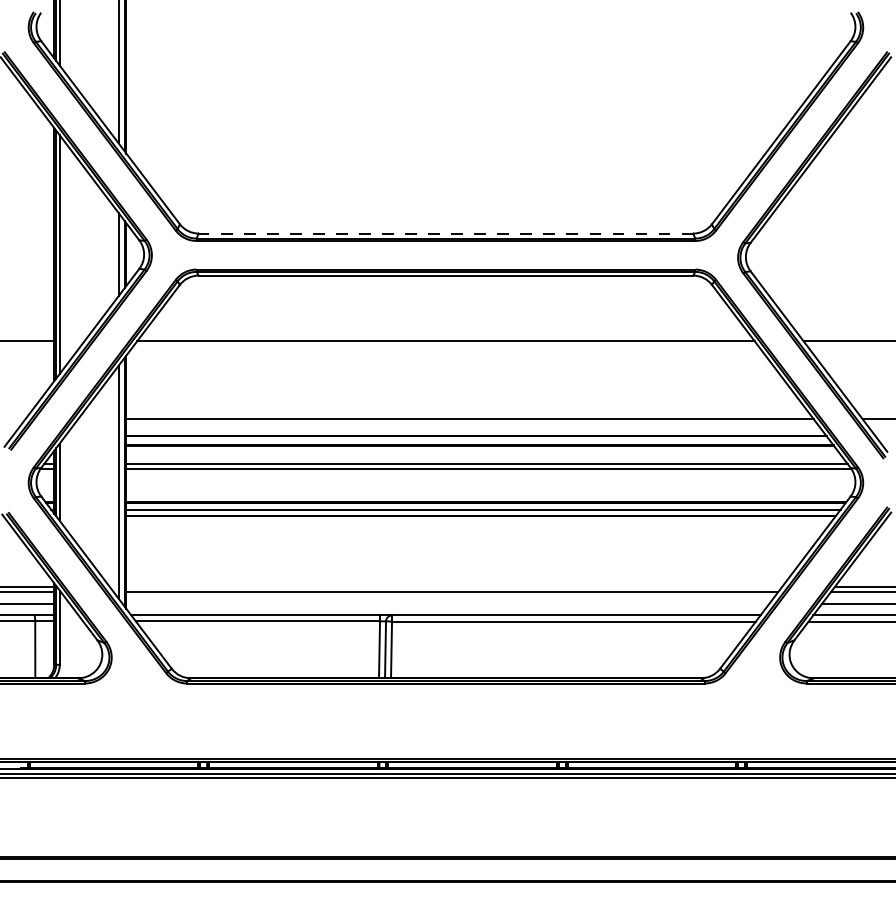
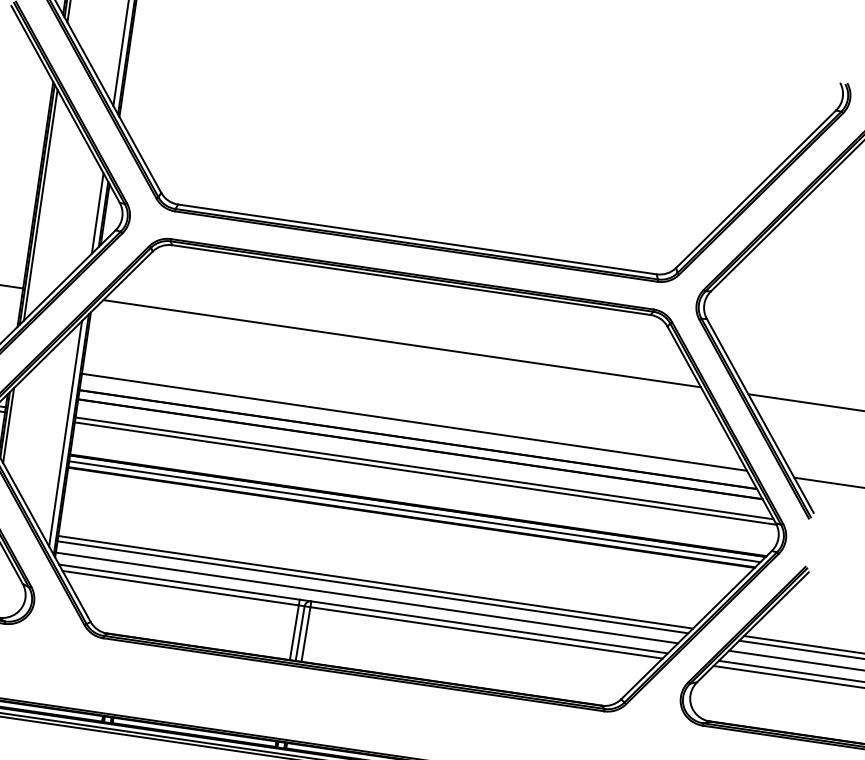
line: (445, 233) -> (416, 239), dashed -> solid
line: (454, 586) -> (375, 582), added
line: (447, 603) -> (366, 597), added

